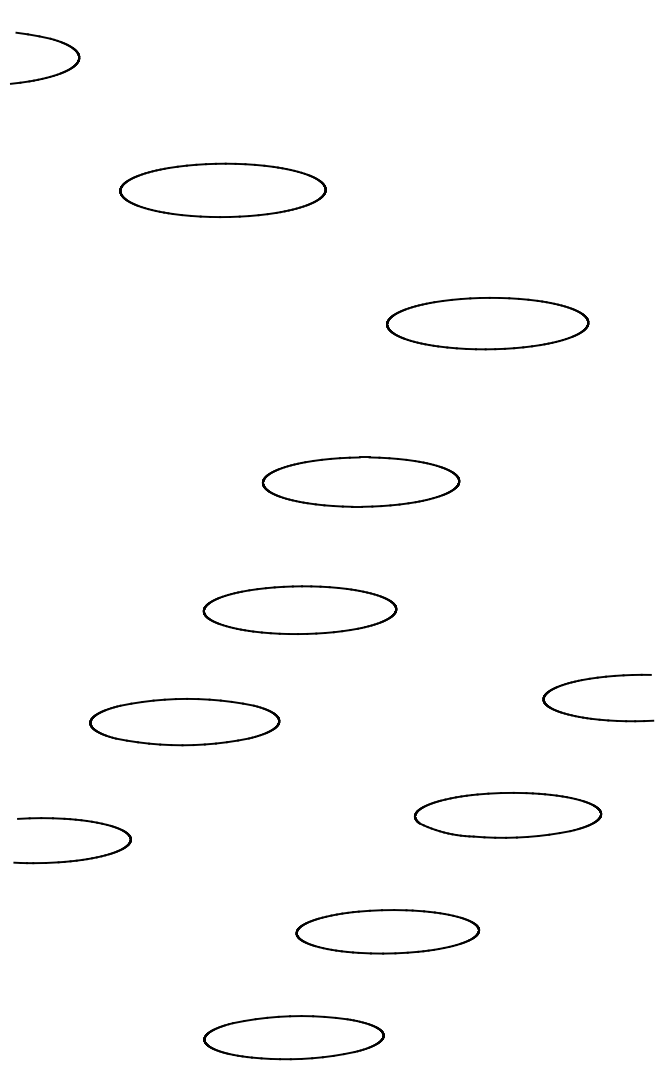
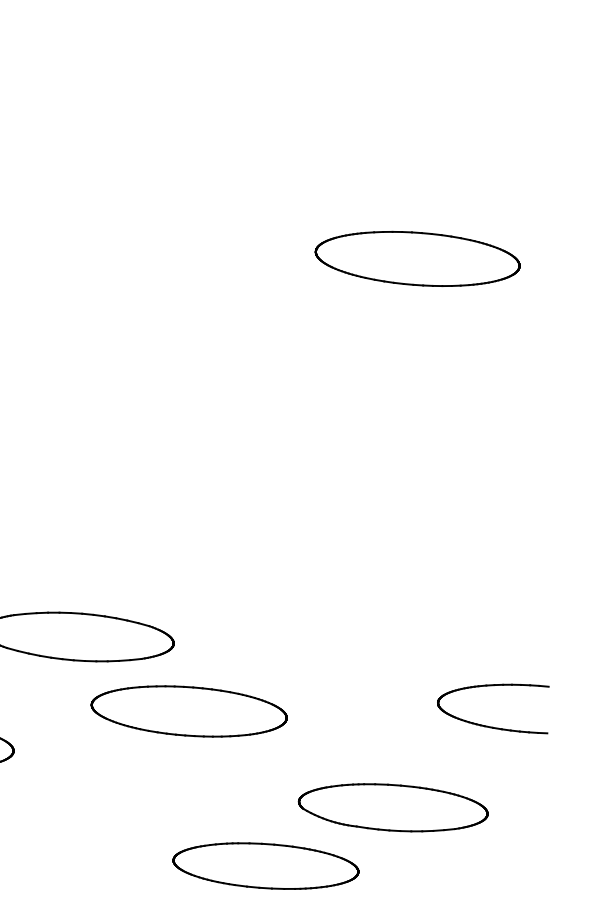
part: (222, 190) -> (160, 102), removed
part: (360, 481) -> (275, 408), removed
part: (299, 609) -> (188, 710), moved
part: (593, 679) -> (490, 686), moved
part: (508, 814) -> (393, 807), moved

